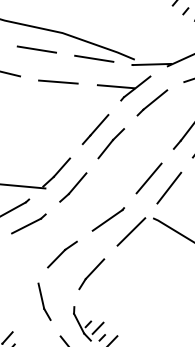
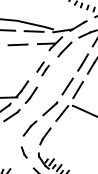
part: (102, 135) -> (42, 68), size x0.6
part: (45, 301) -> (24, 152), size x0.6

